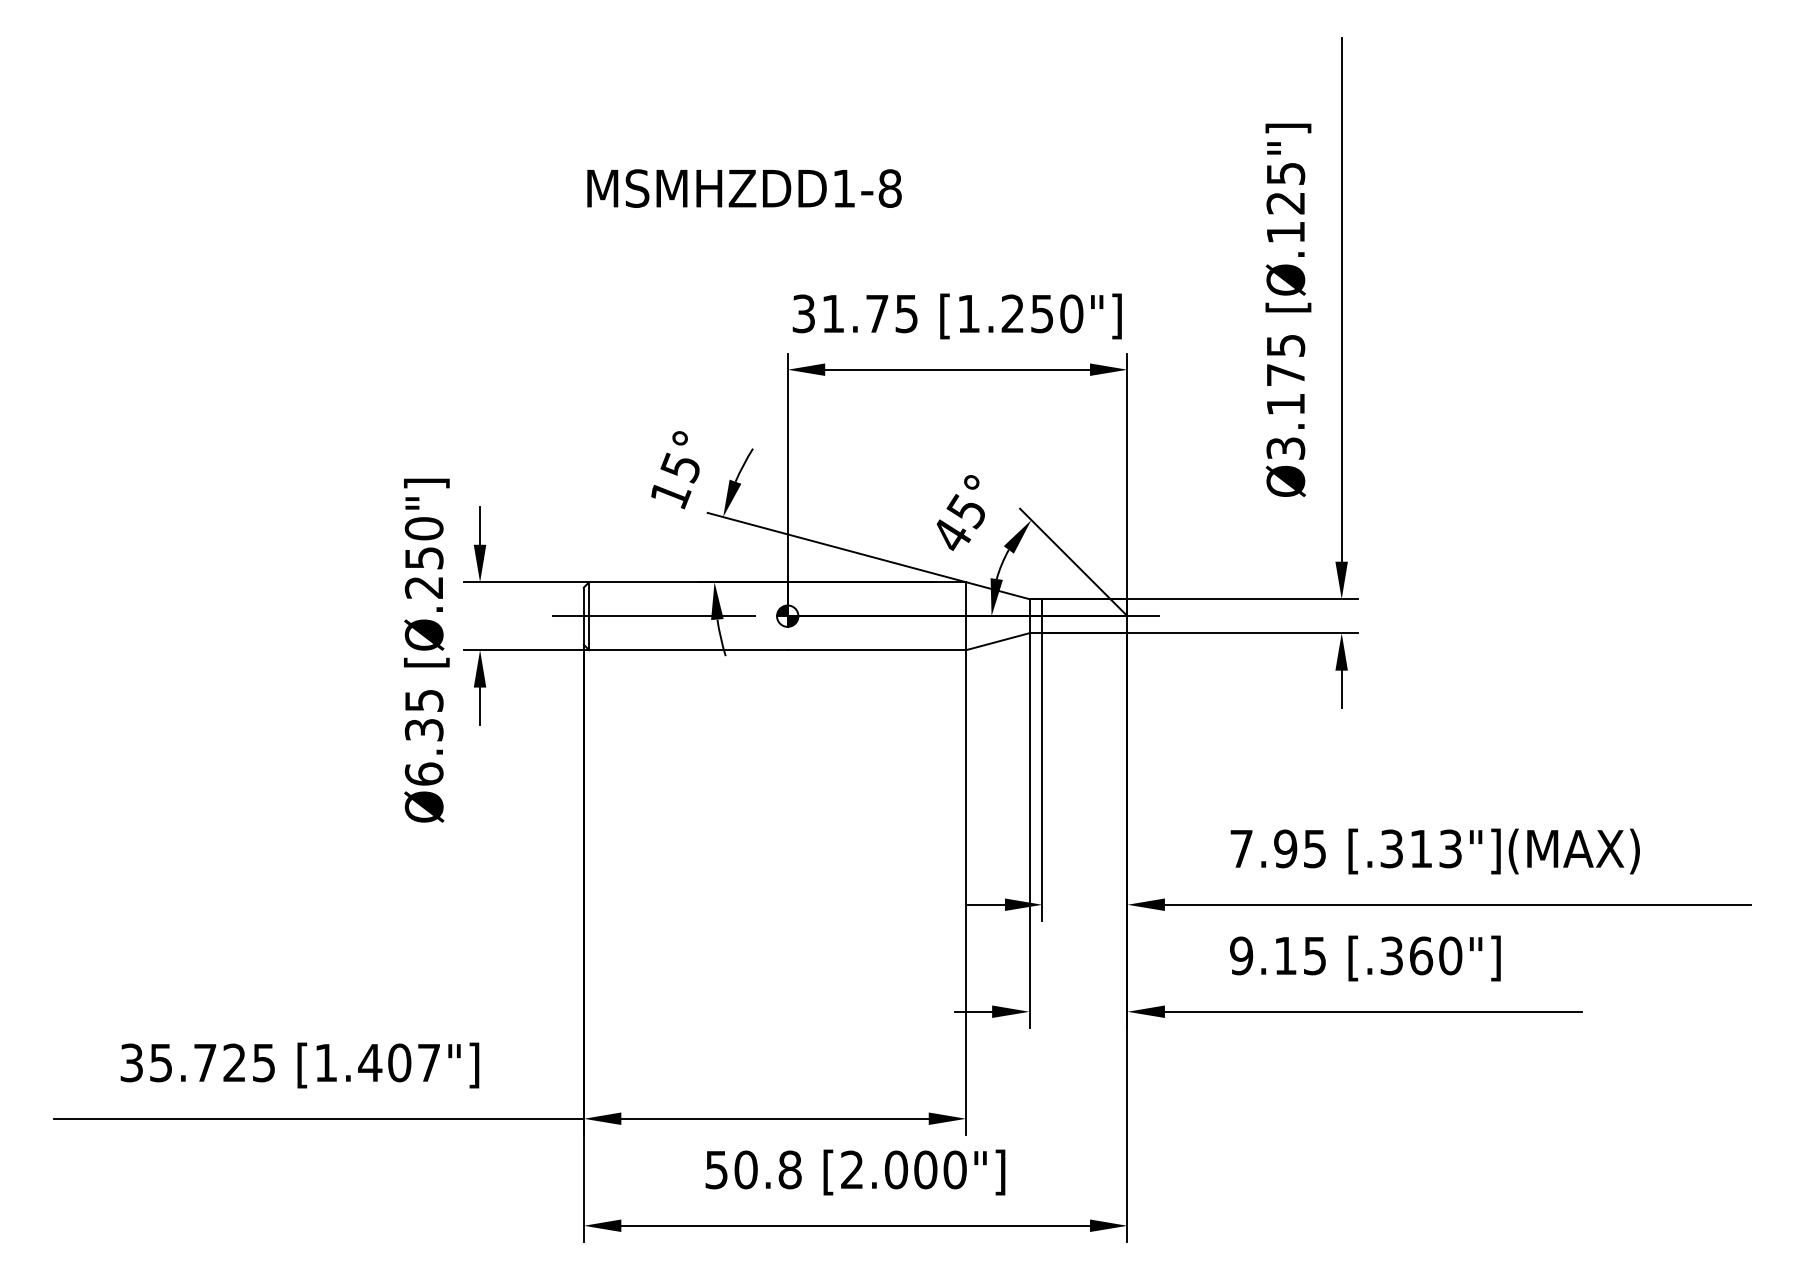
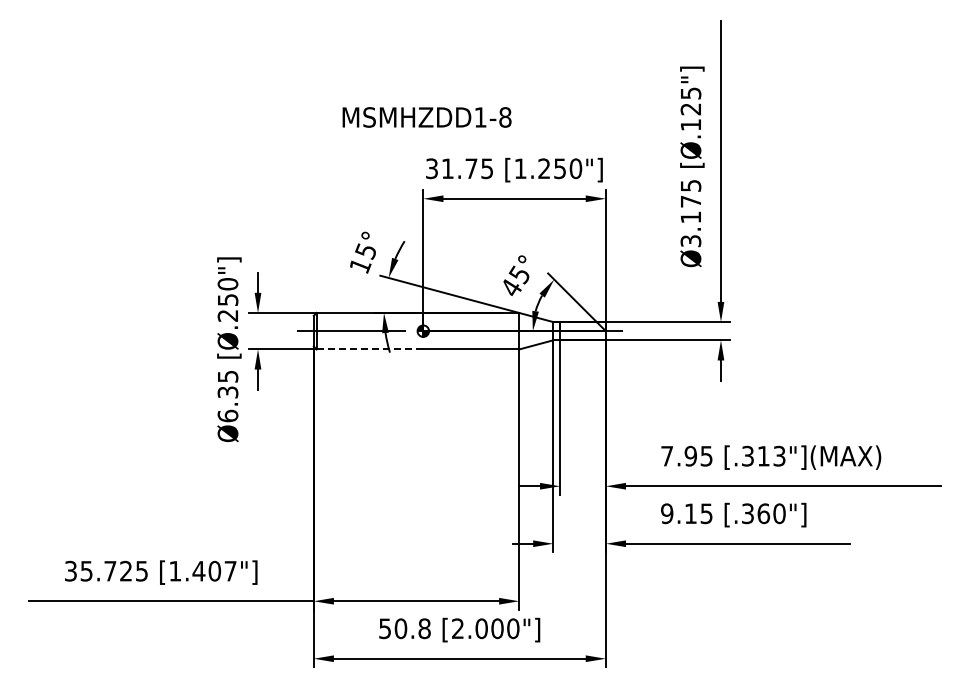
text: (743, 188) -> (426, 117), moved
line: (689, 650) -> (370, 349), solid -> dashed

